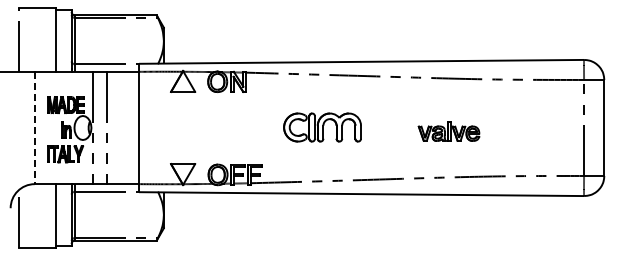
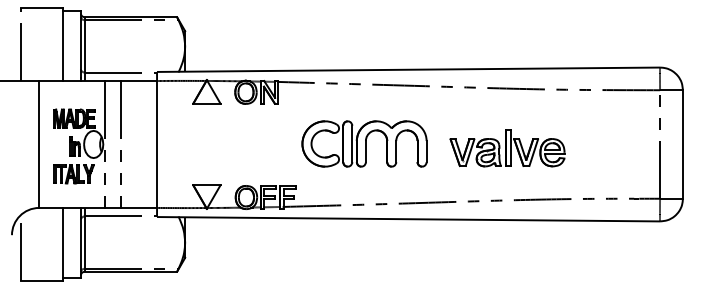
part: (322, 127) -> (364, 143), size x1.43
line: (34, 128) -> (38, 145), dashed -> solid
part: (448, 131) -> (506, 148), size x1.67

